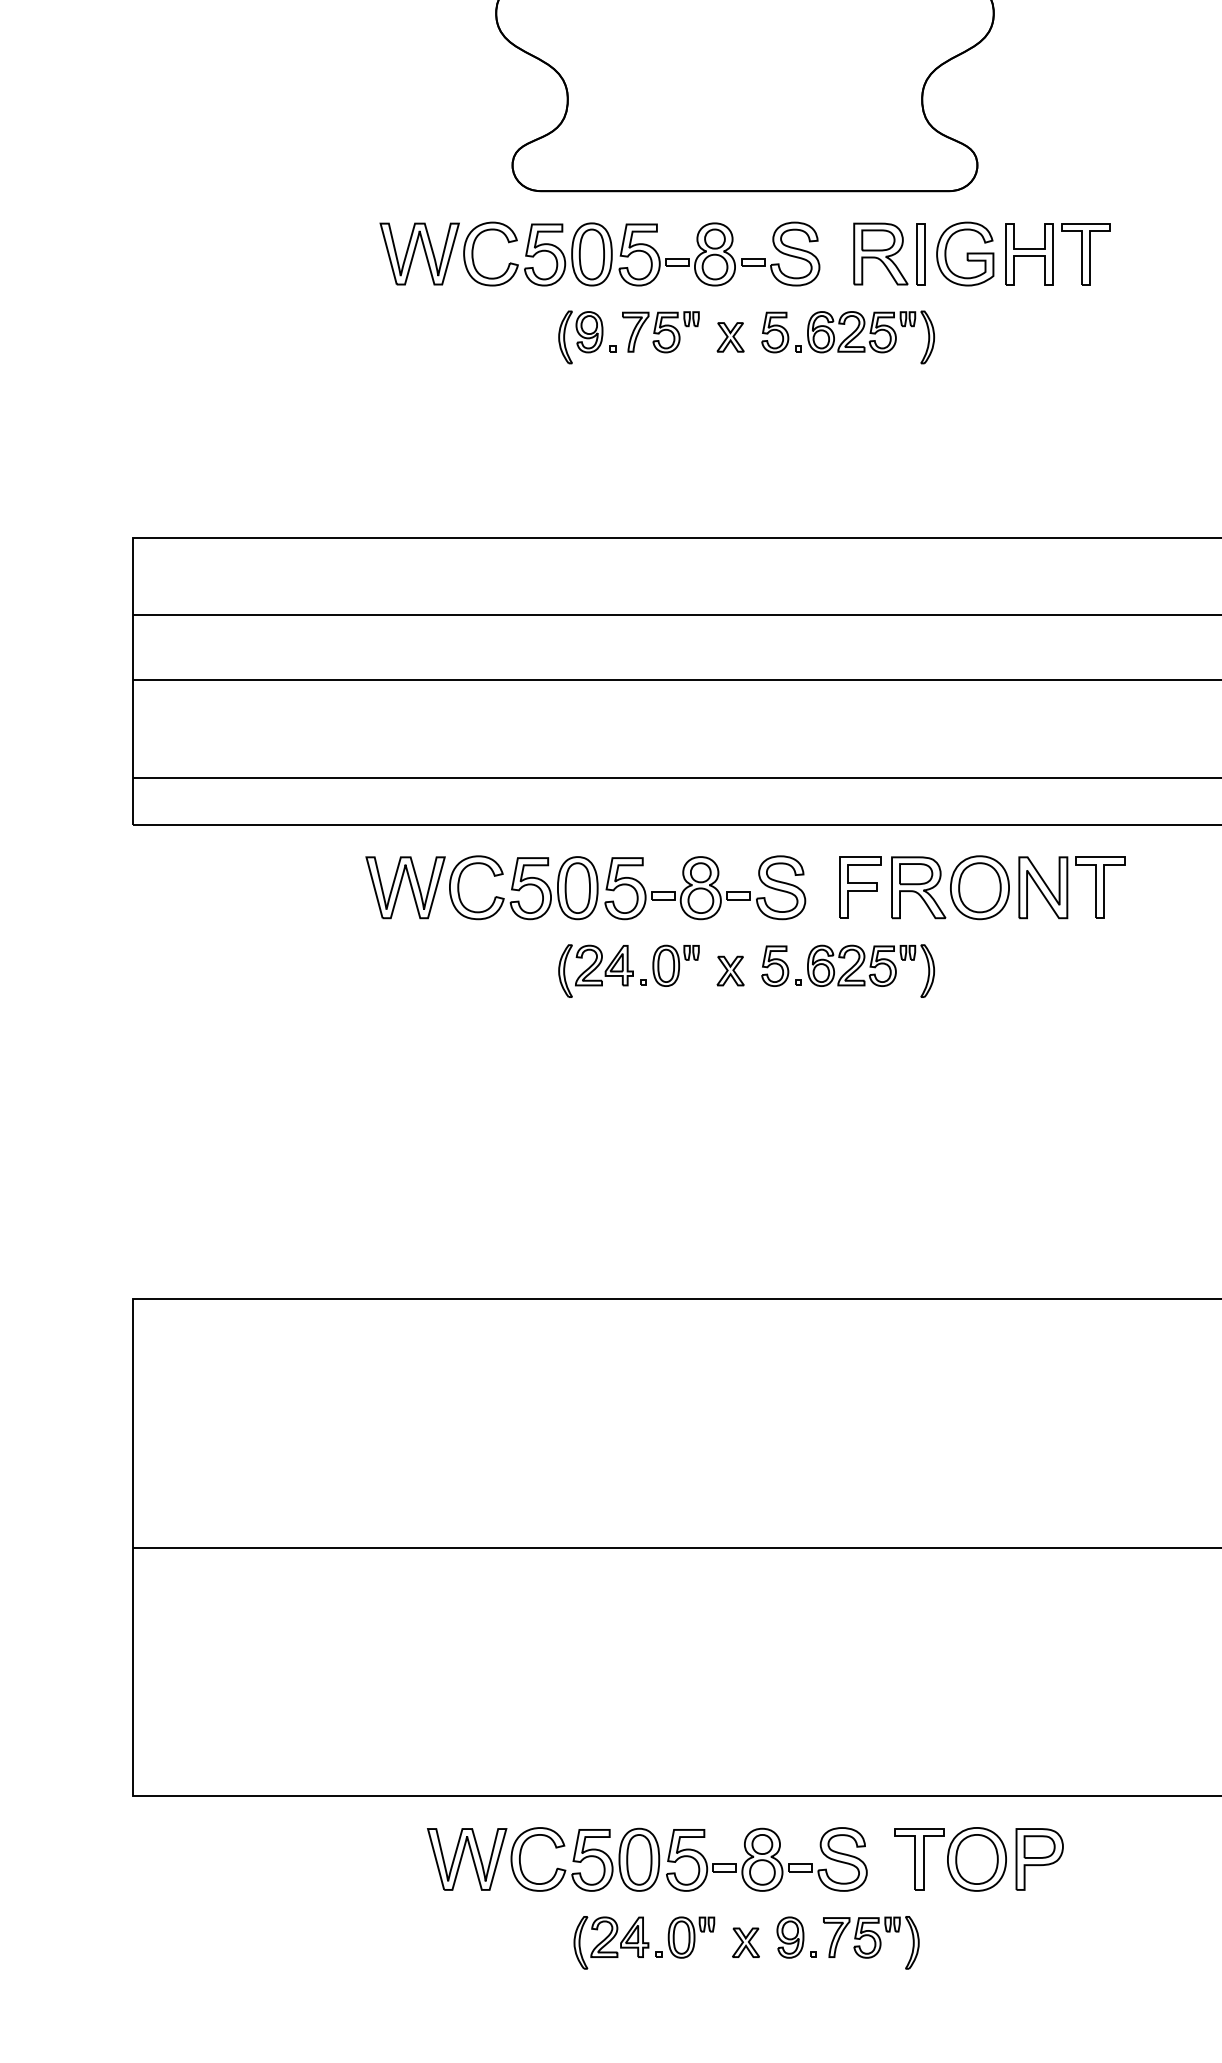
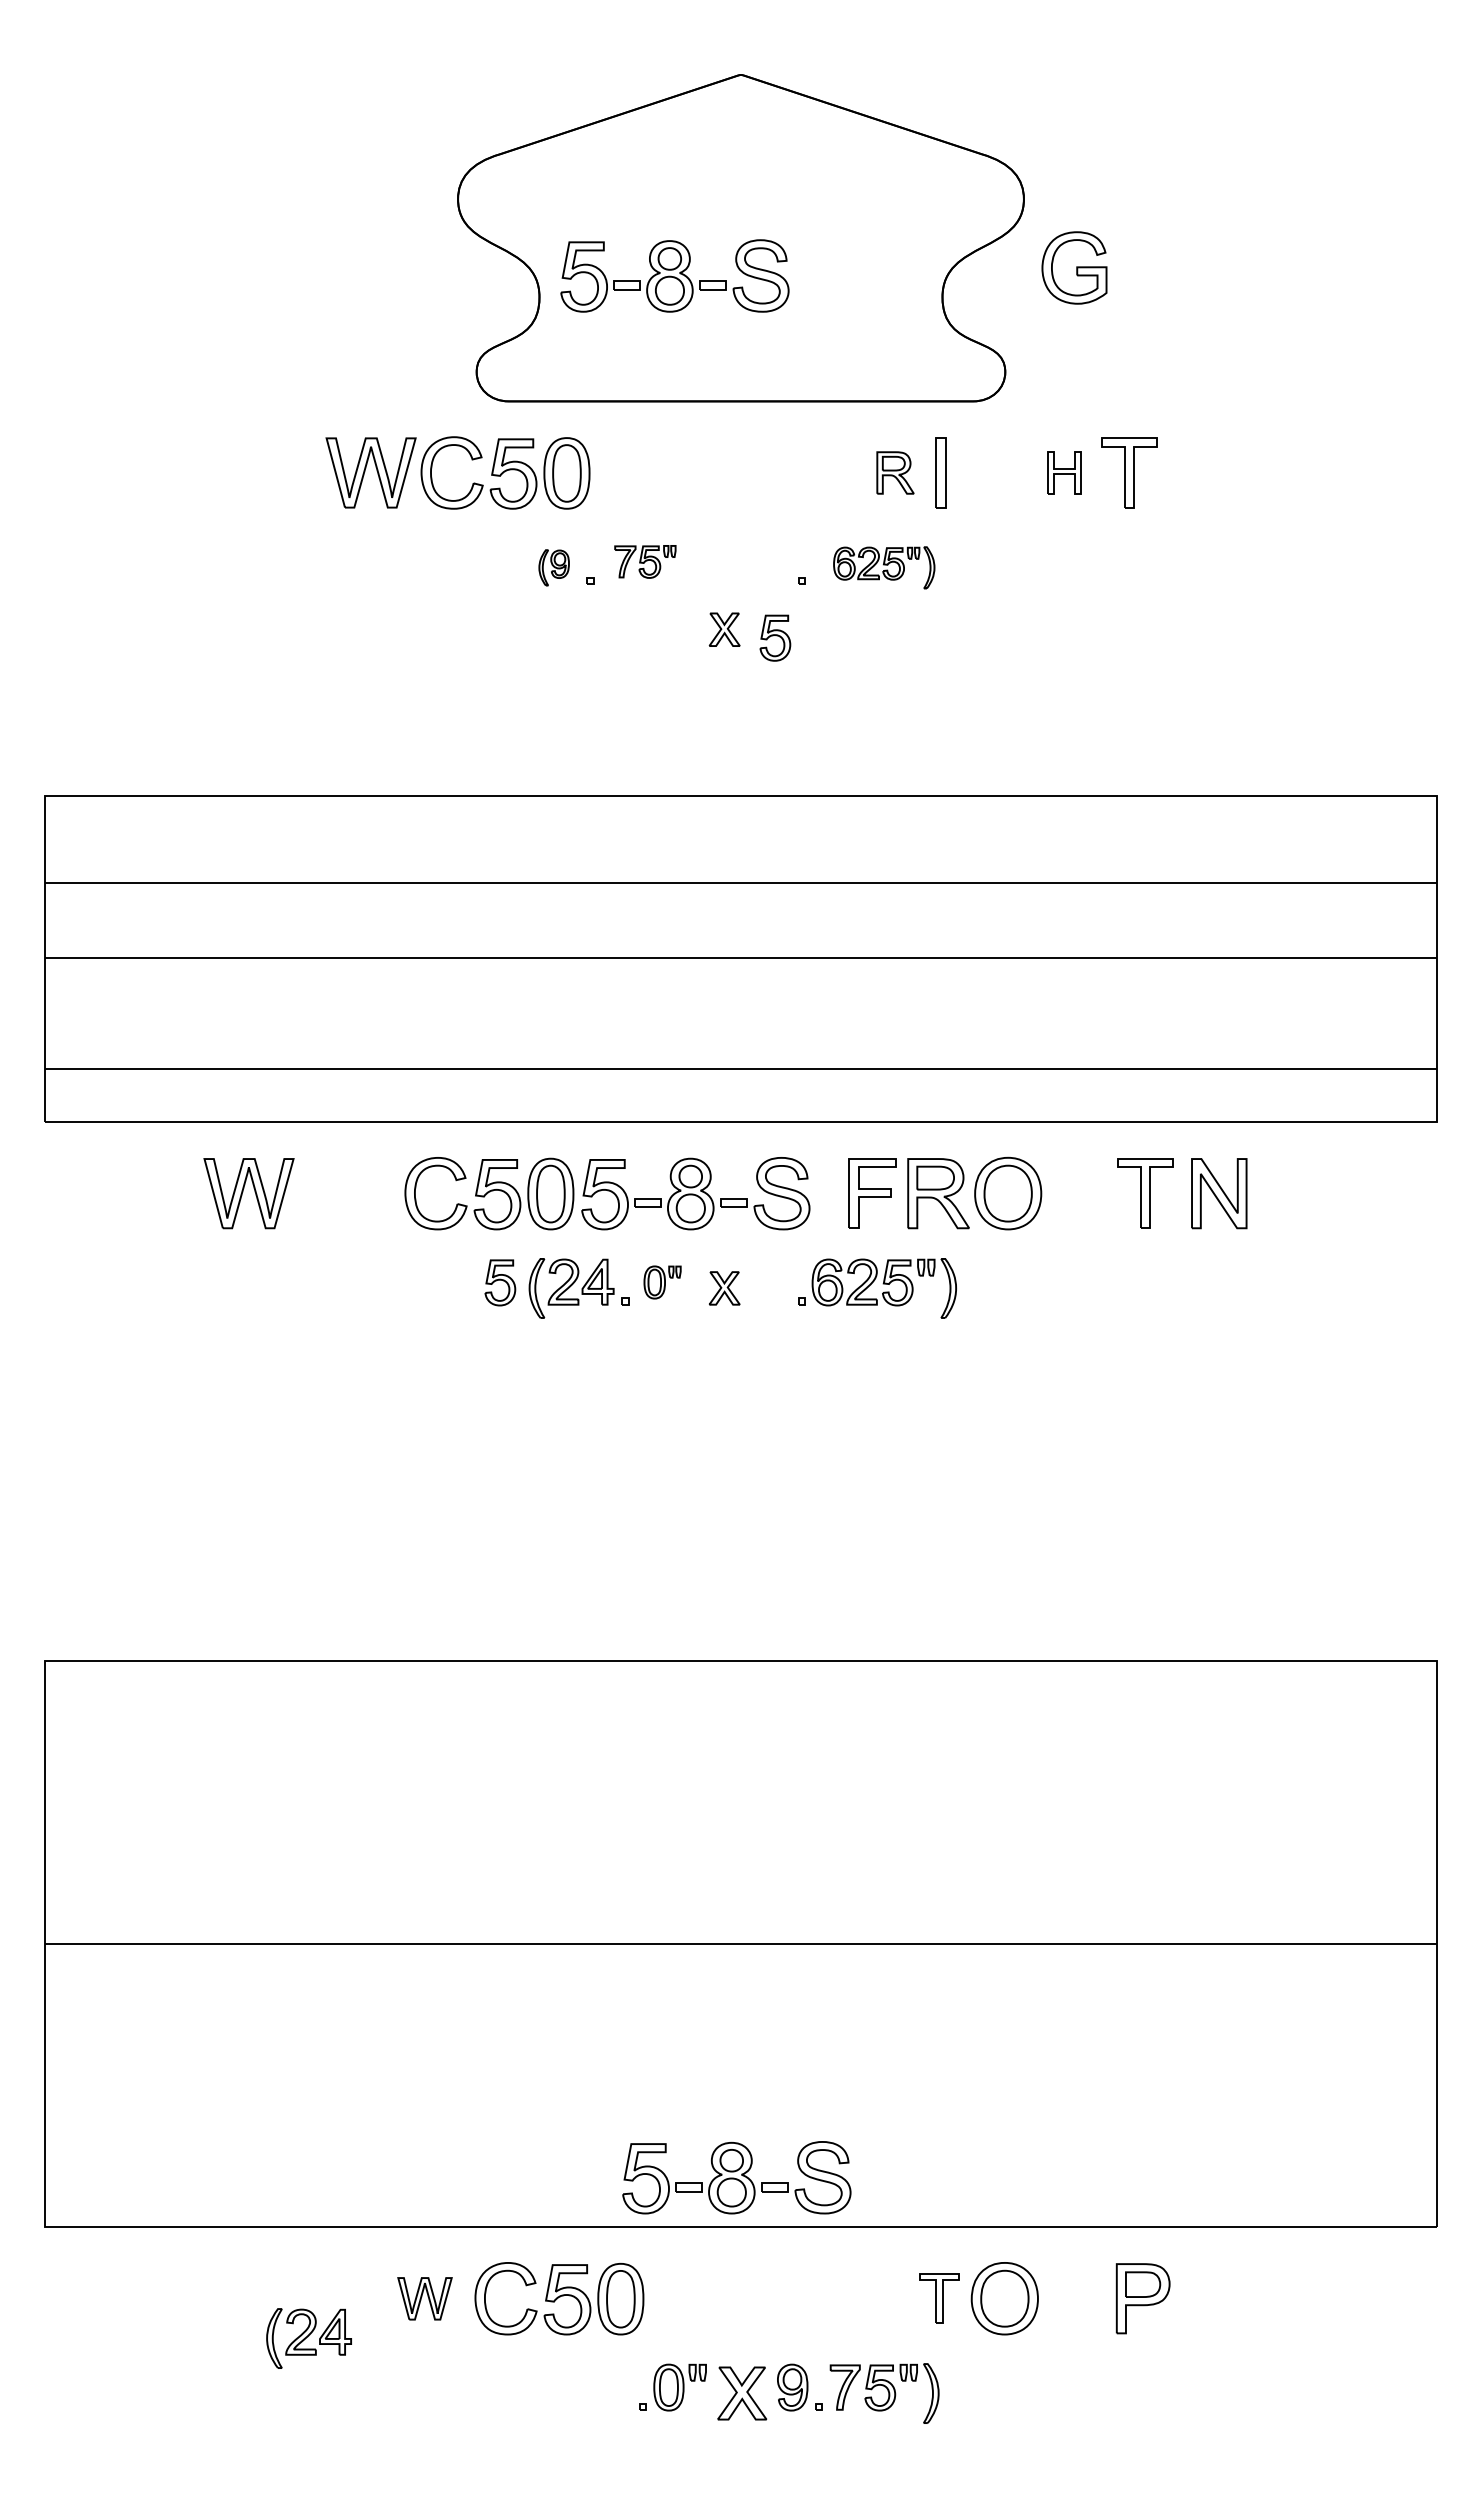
part: (719, 253) -> (674, 275), moved
part: (880, 253) -> (895, 472), size x0.6
part: (965, 253) -> (1074, 267), moved
part: (1029, 253) -> (1064, 472), size x0.6
part: (661, 331) -> (645, 561), size x0.7
part: (775, 331) -> (775, 637), moved
part: (580, 337) -> (553, 567), size x0.6
part: (730, 337) -> (724, 629), moved
part: (870, 337) -> (883, 567), size x0.7
part: (405, 887) -> (248, 1193), moved
part: (1043, 887) -> (1219, 1193), moved
part: (675, 965) -> (662, 1282), size x0.7
part: (775, 965) -> (500, 1282), moved
part: (466, 1859) -> (424, 2298), size x0.6
part: (766, 1859) -> (736, 2177), moved
part: (919, 1859) -> (939, 2298), size x0.7
part: (1039, 1859) -> (1142, 2298), moved
part: (610, 1942) -> (308, 2338), moved
part: (745, 1942) -> (741, 2393), size x1.6

